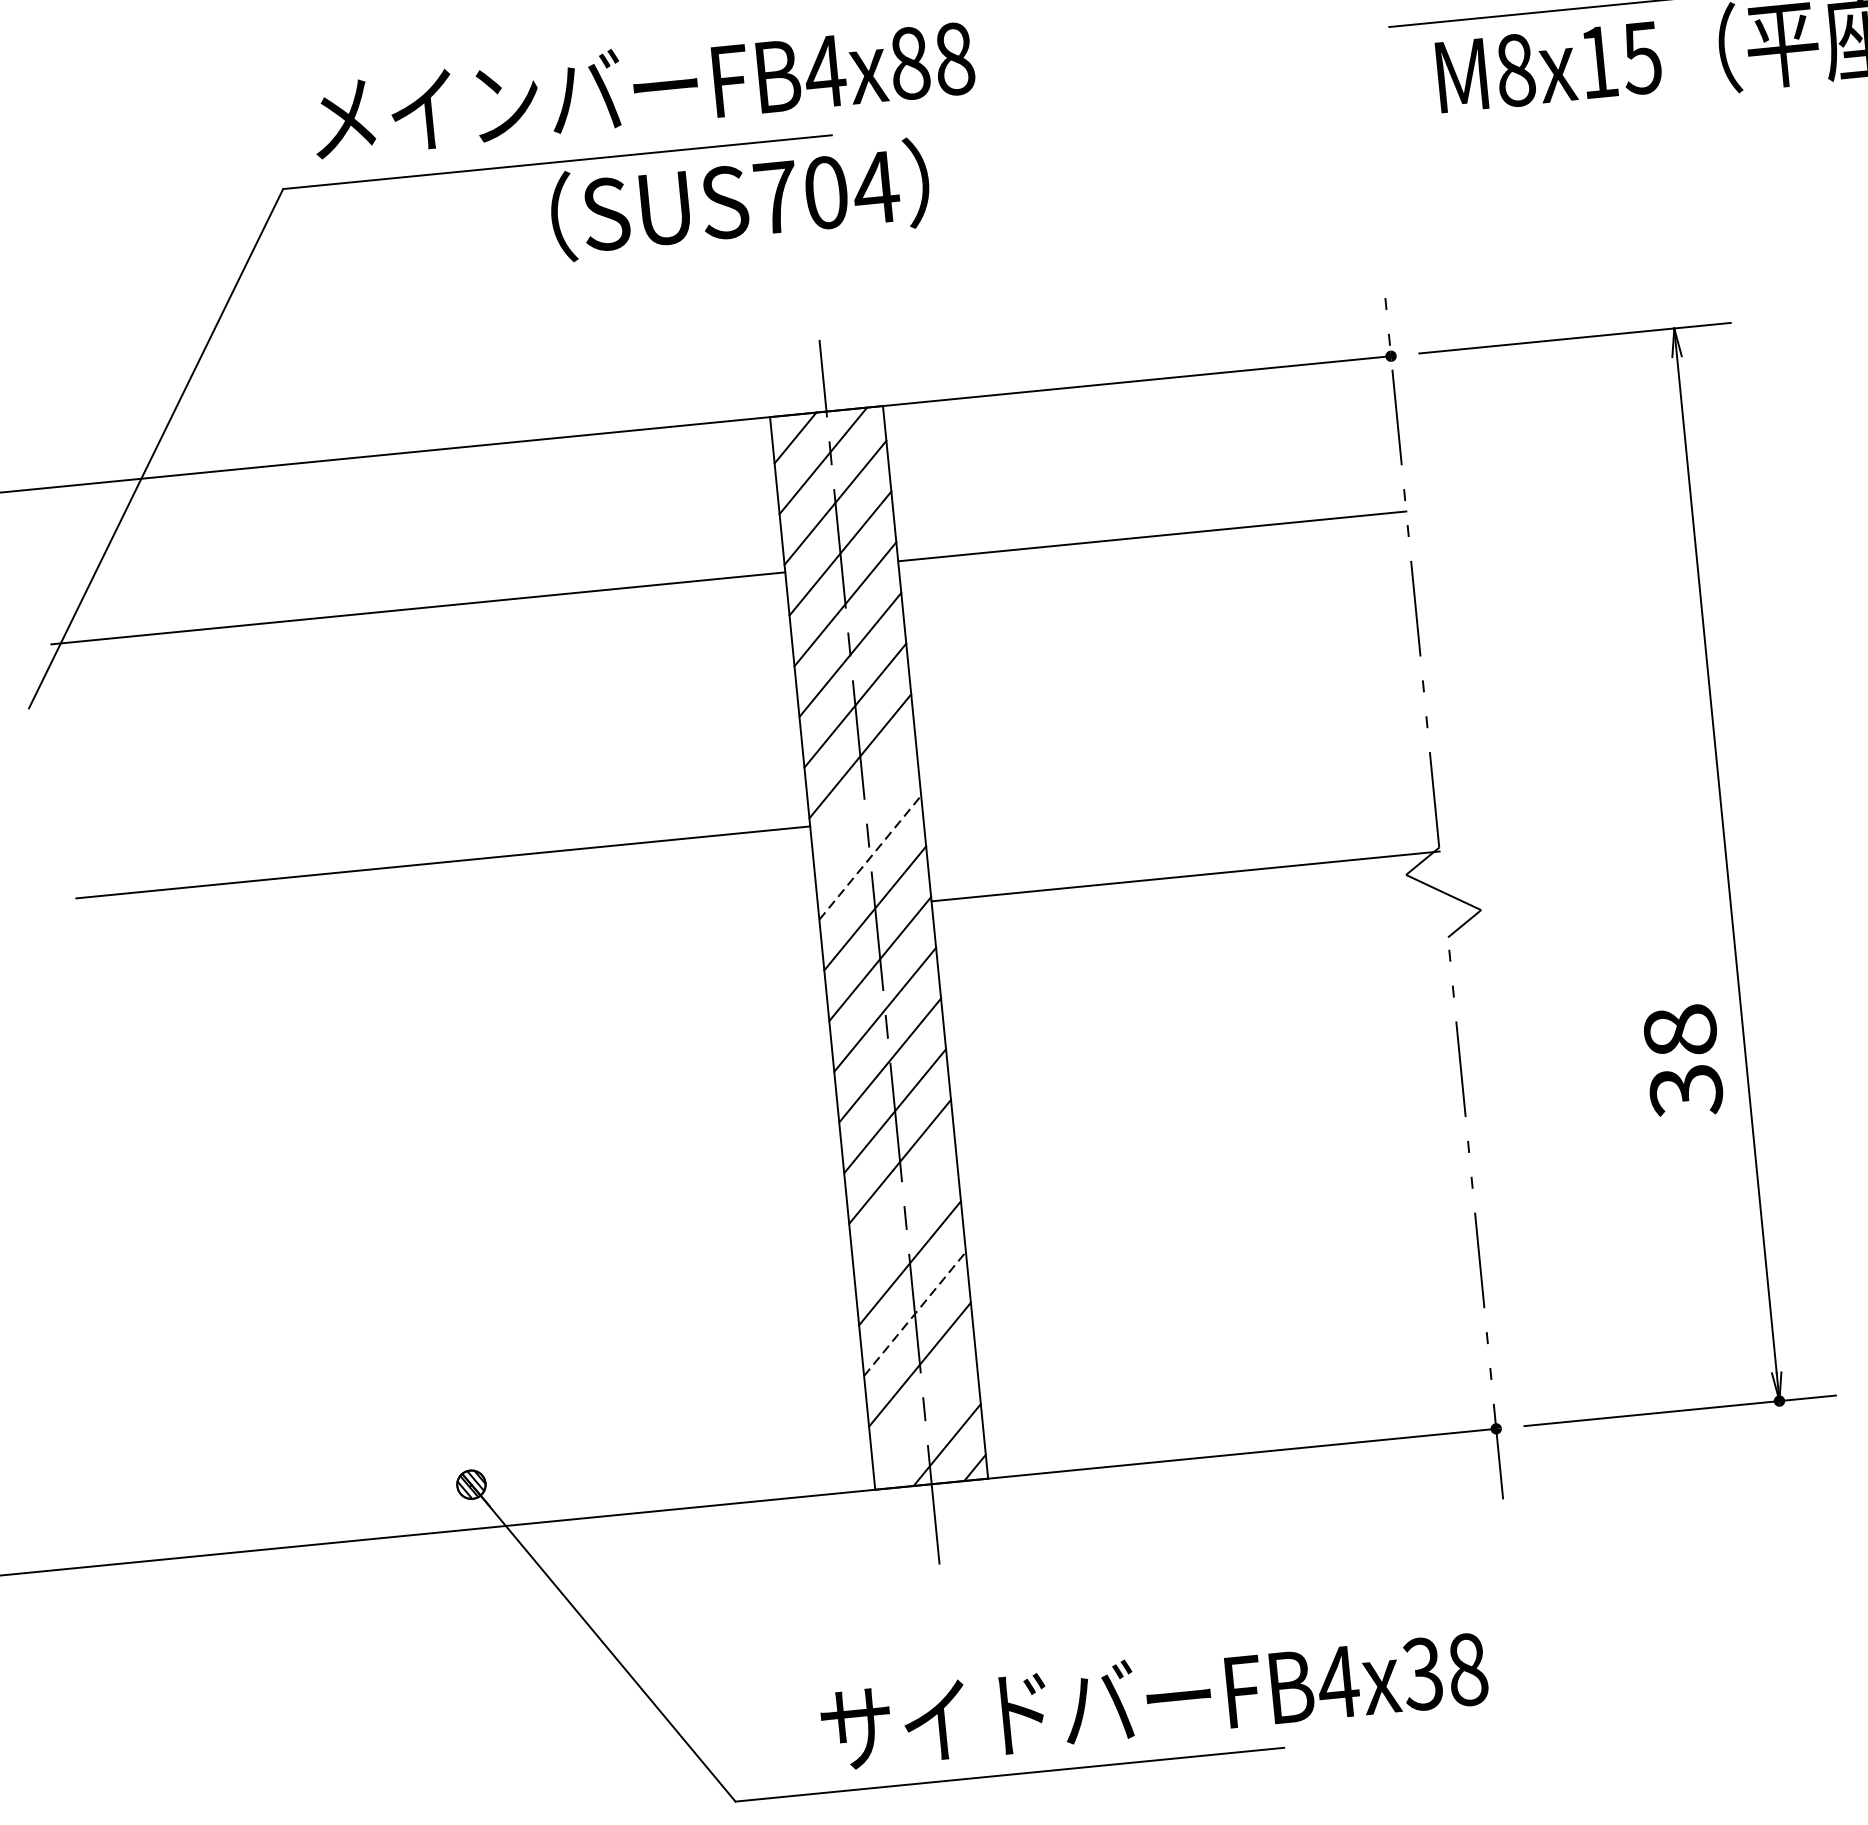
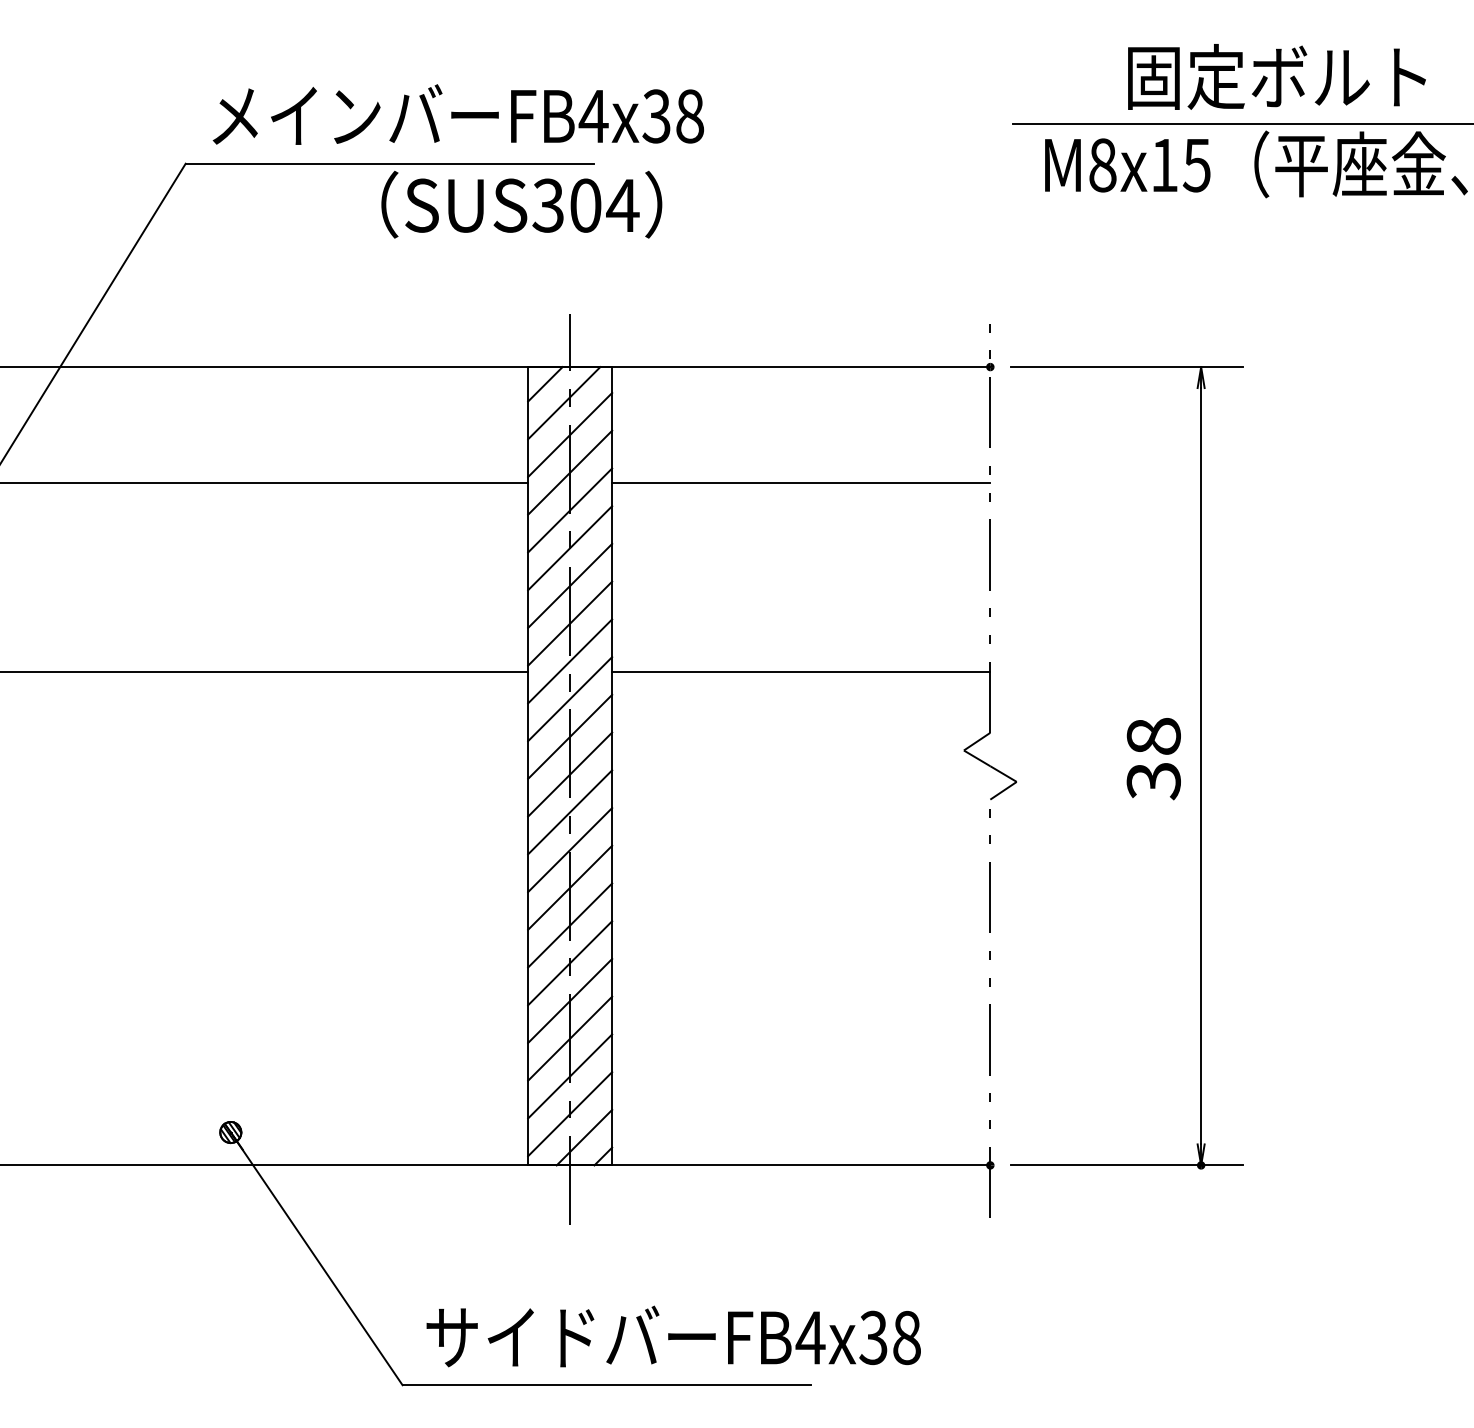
text: (909, 63) -> (656, 116), FB4x88 -> FB4x38
text: (776, 197) -> (548, 205), SUS704 -> SUS304
line: (865, 807) -> (570, 661), added
line: (870, 856) -> (570, 698), dashed -> solid
line: (1185, 876) -> (801, 671), moved
text: (1682, 1062) -> (1153, 759), moved
line: (905, 1212) -> (570, 963), added
line: (915, 1313) -> (570, 1038), dashed -> solid
line: (925, 1415) -> (570, 1114), added
text: (1153, 1698) -> (673, 1336), moved

